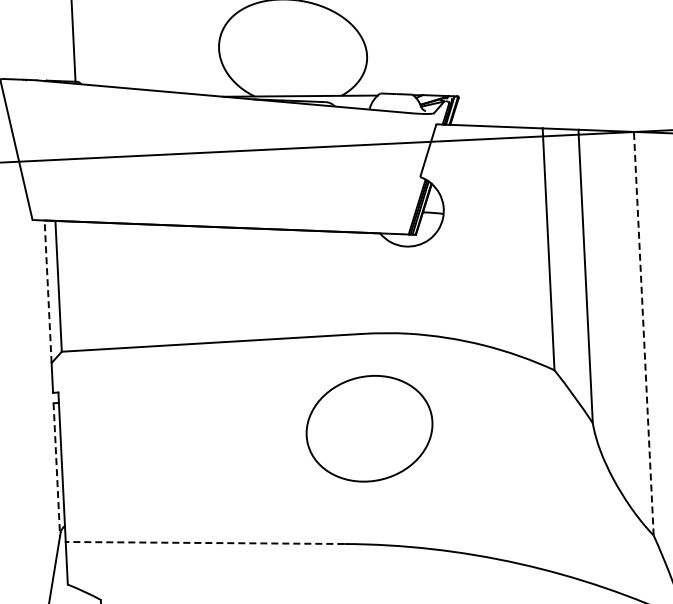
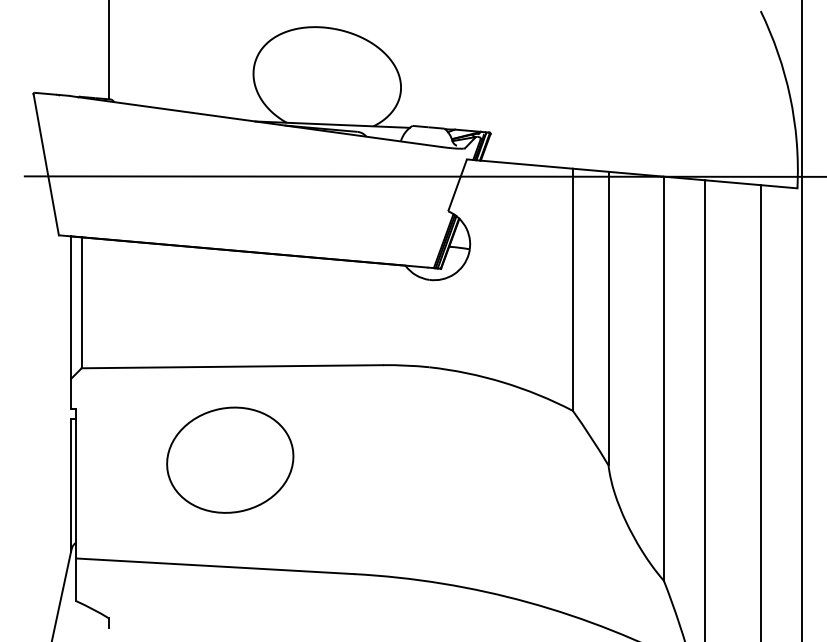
line: (47, 291) -> (70, 307), dashed -> solid
line: (643, 333) -> (663, 378), dashed -> solid
part: (369, 428) -> (230, 459), moved
line: (56, 469) -> (70, 485), dashed -> solid
line: (204, 543) -> (214, 566), dashed -> solid

